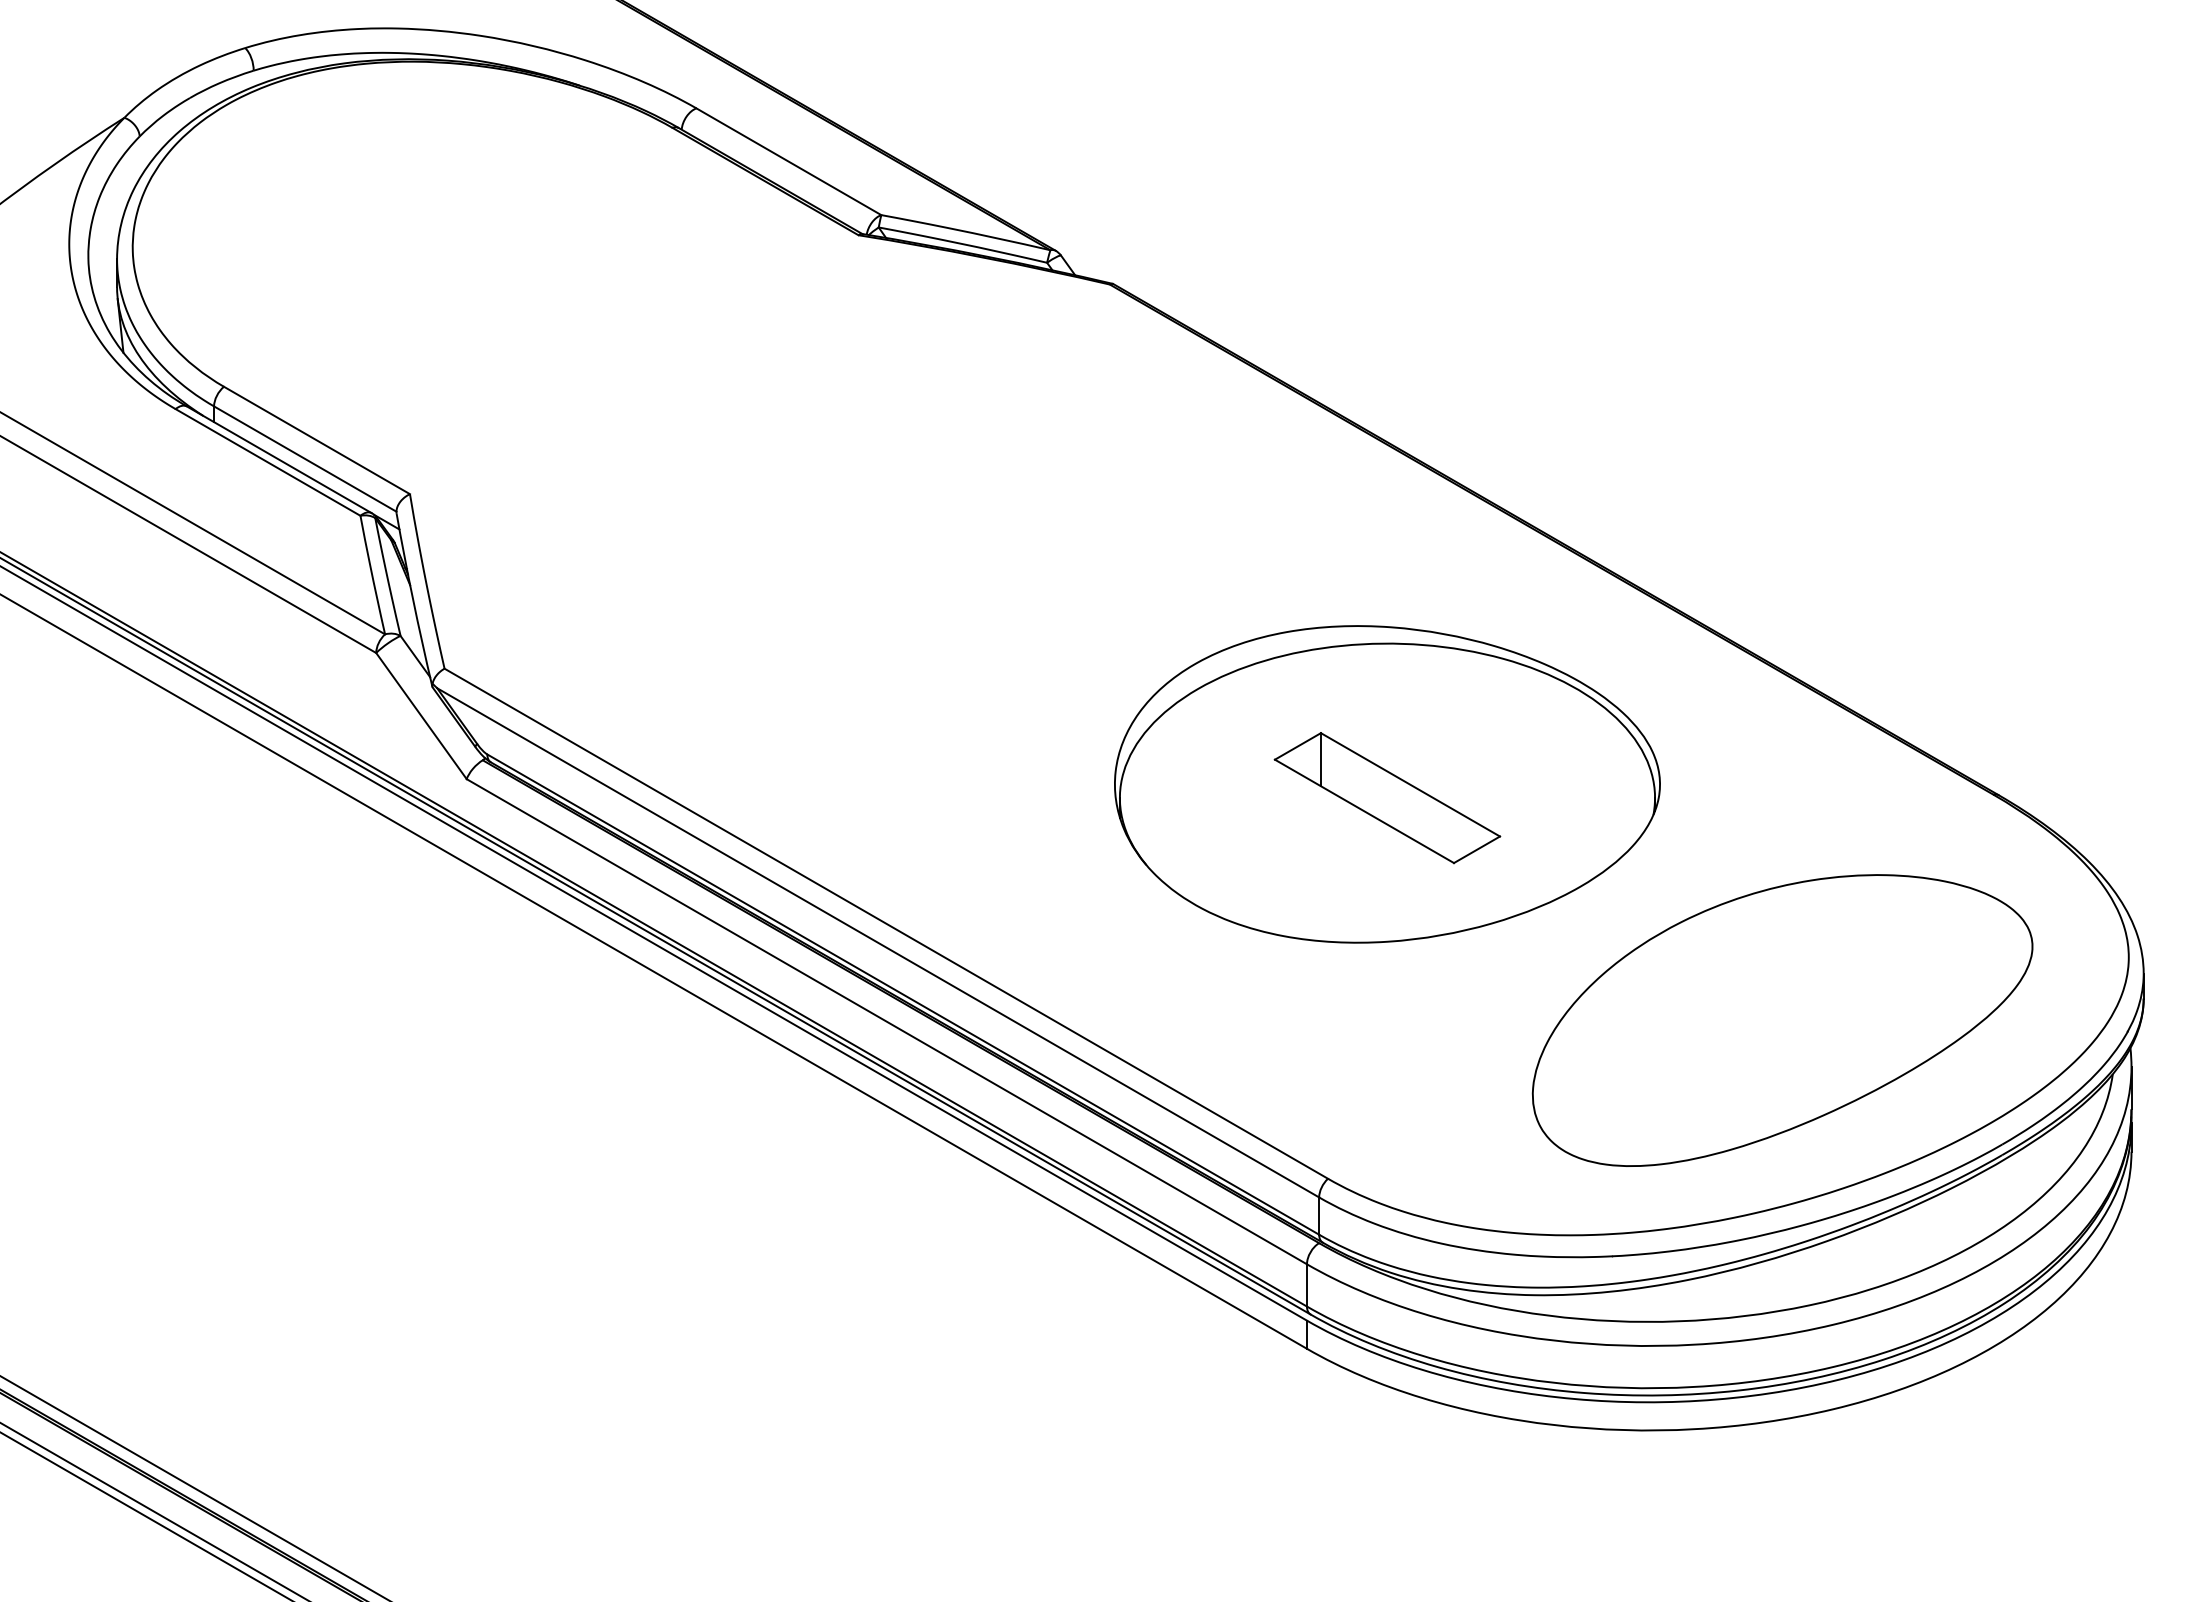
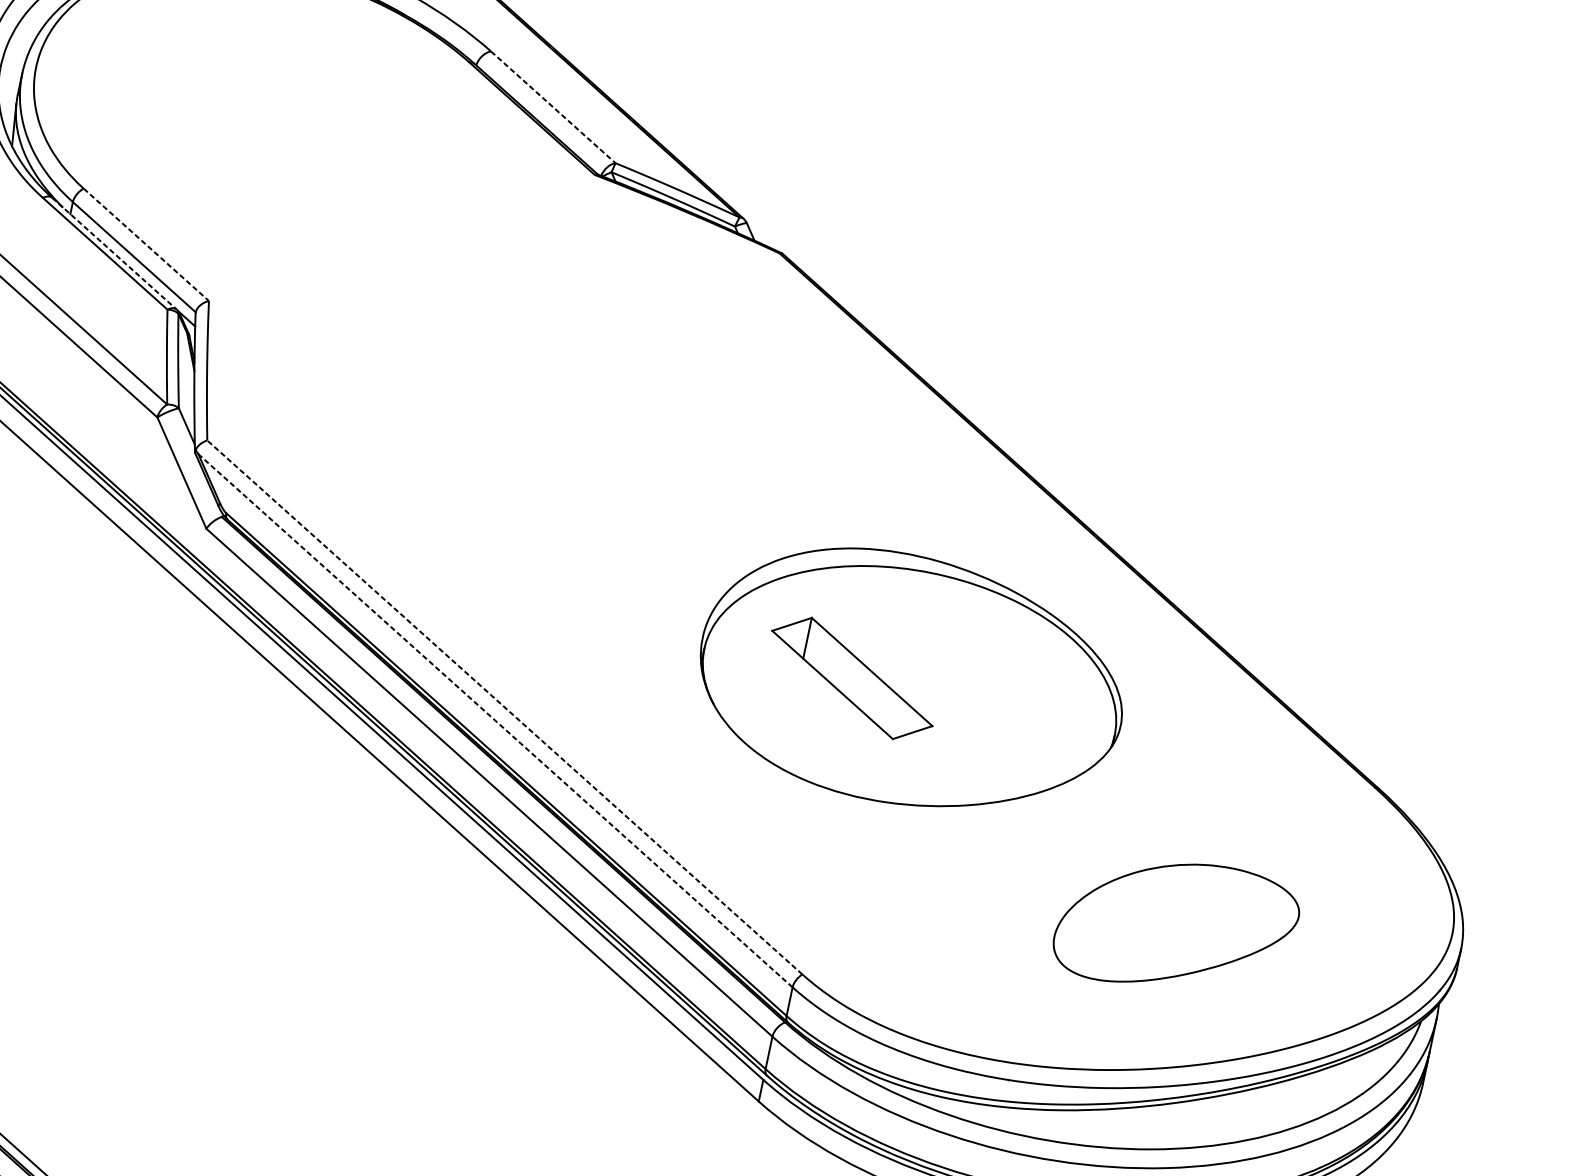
line: (788, 161) -> (553, 107), solid -> dashed
line: (317, 440) -> (146, 244), solid -> dashed
line: (279, 459) -> (114, 253), solid -> dashed
part: (1387, 798) -> (852, 678), moved
line: (885, 923) -> (504, 707), solid -> dashed
line: (877, 942) -> (495, 720), solid -> dashed
part: (1782, 1020) -> (1176, 926), size x0.6

